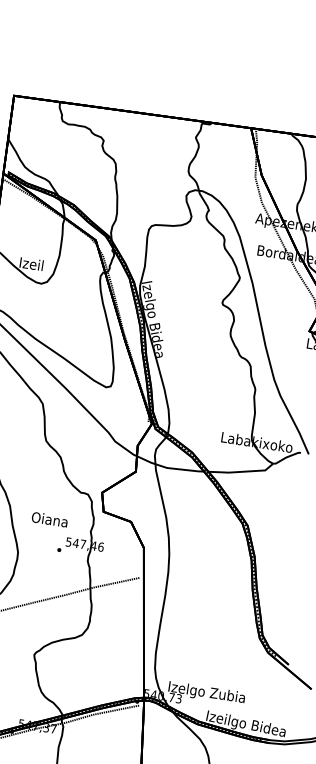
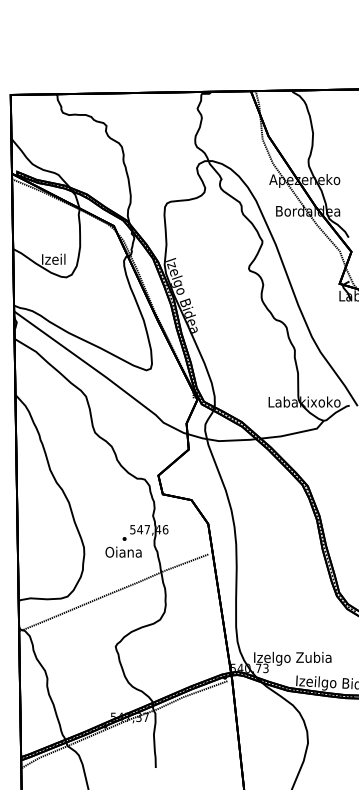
text: (49, 518) -> (123, 551), moved

